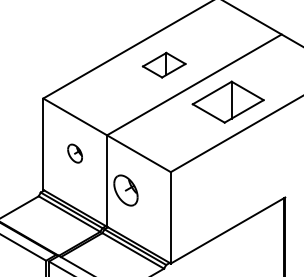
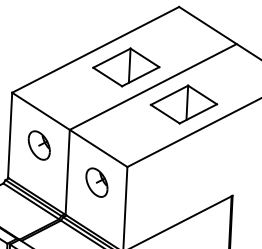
part: (163, 64) -> (125, 66), size x1.67
part: (74, 153) -> (38, 145), size x1.67
part: (125, 190) -> (96, 182), moved

